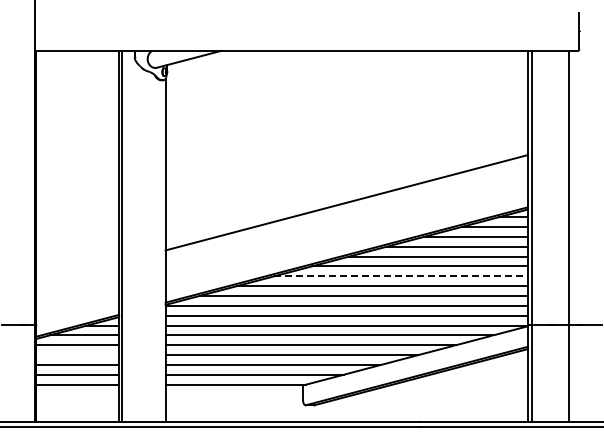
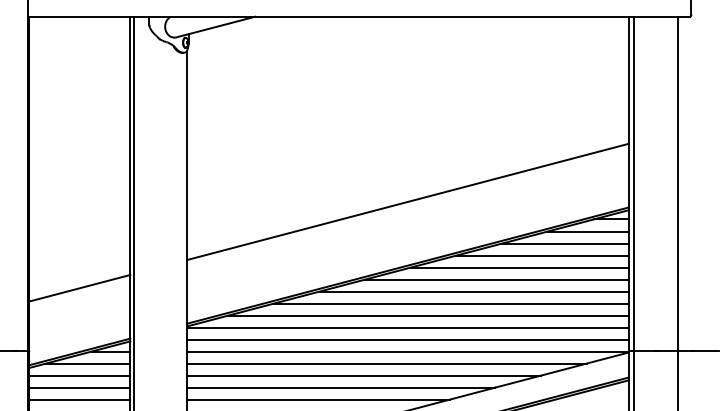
line: (77, 273) -> (79, 288), added
line: (401, 276) -> (474, 291), dashed -> solid
line: (77, 355) -> (79, 388), added

